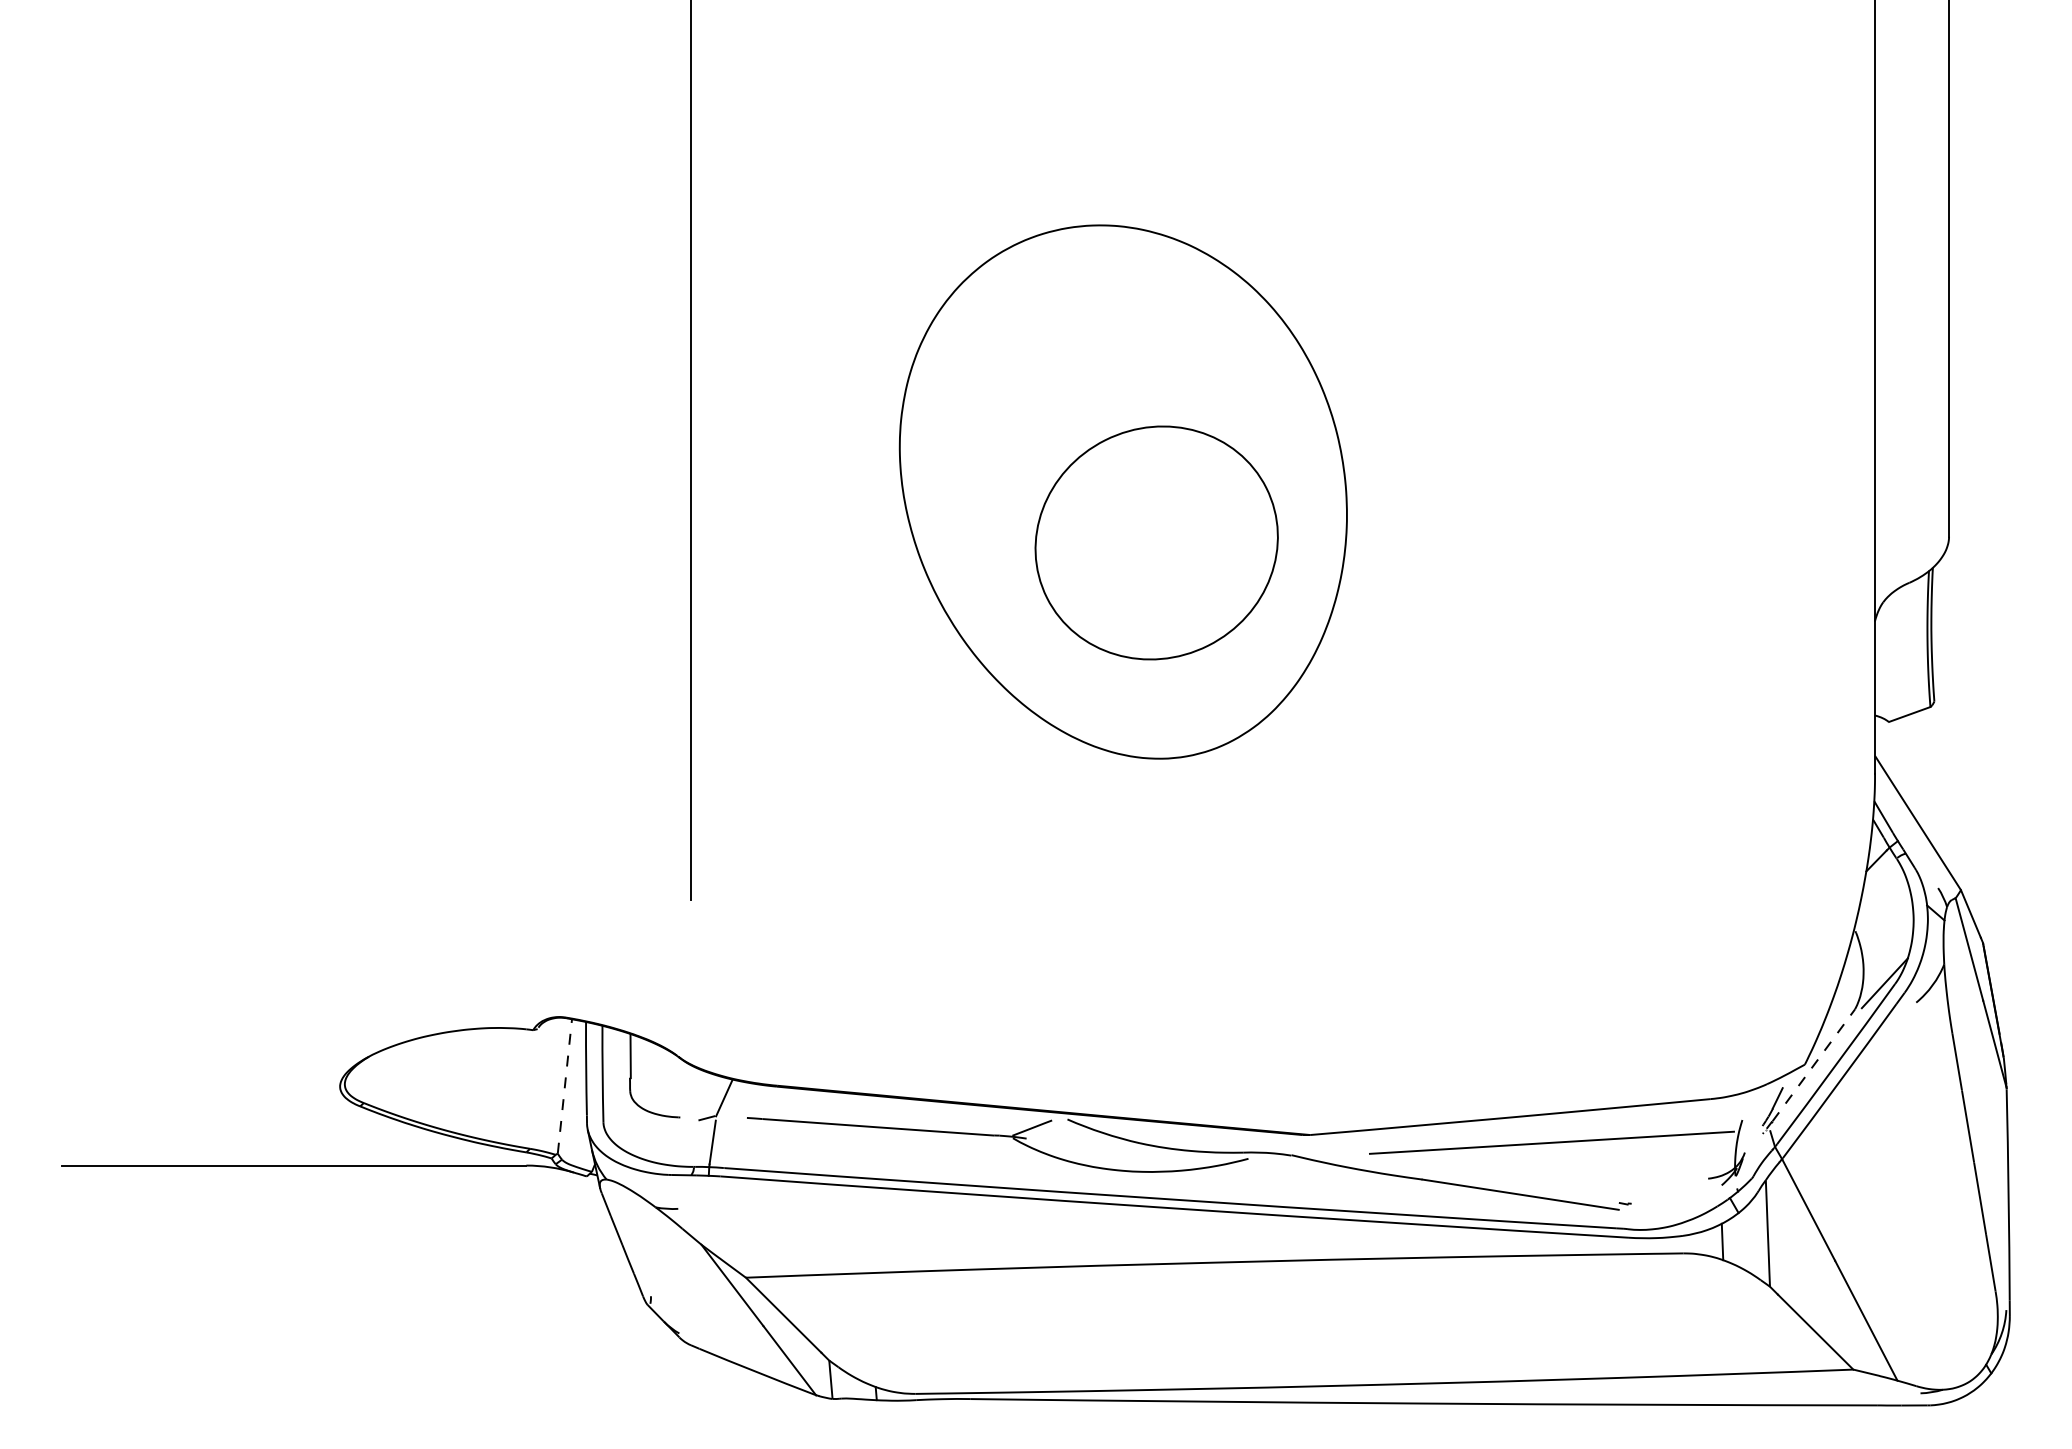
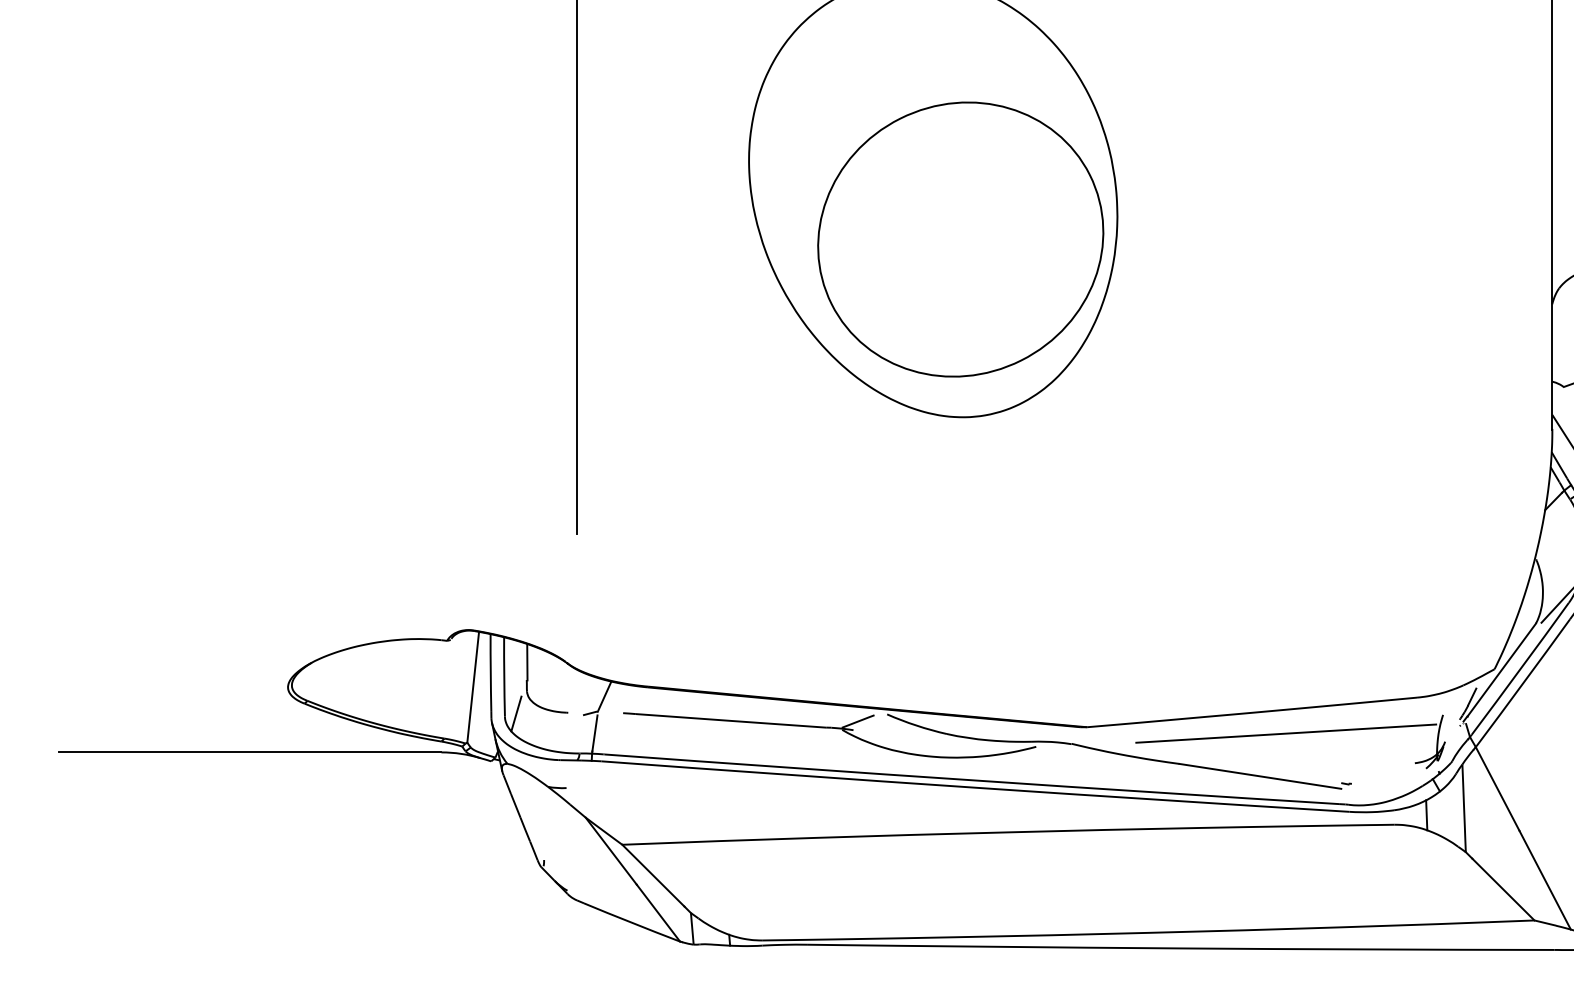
part: (1156, 542) -> (960, 239), size x1.43
line: (1813, 1065) -> (1501, 669), dashed -> solid
line: (564, 1086) -> (472, 687), dashed -> solid
line: (617, 1118) -> (516, 713), added

